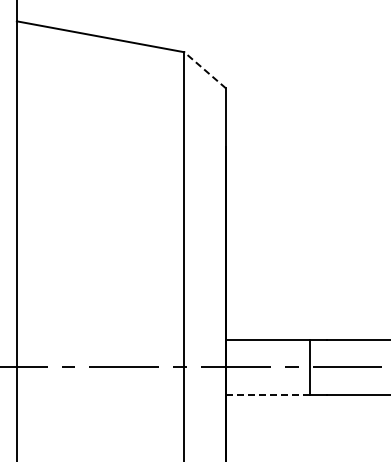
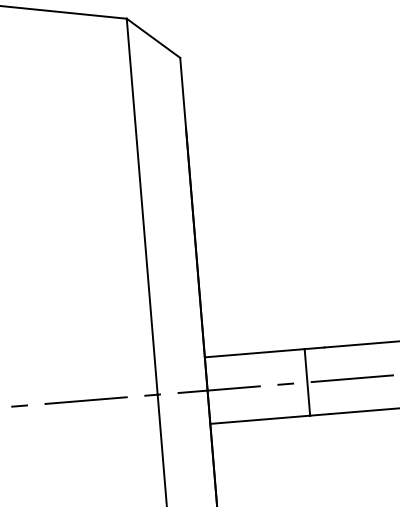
line: (205, 70) -> (153, 38), dashed -> solid
line: (267, 395) -> (259, 419), dashed -> solid

